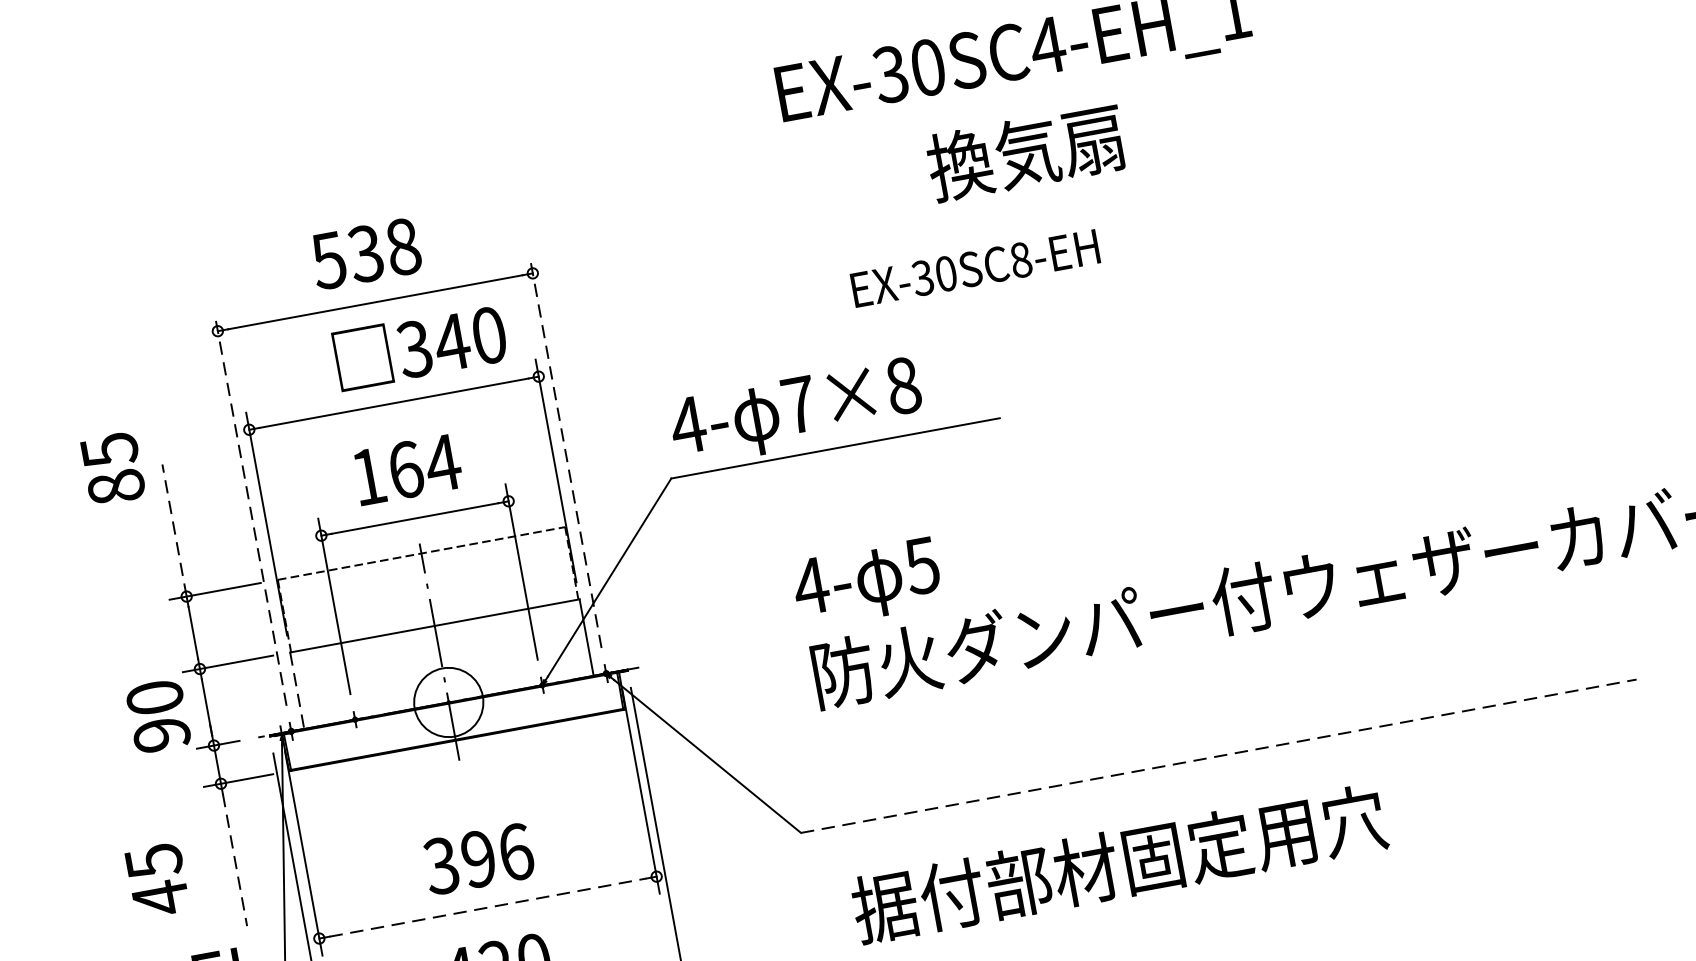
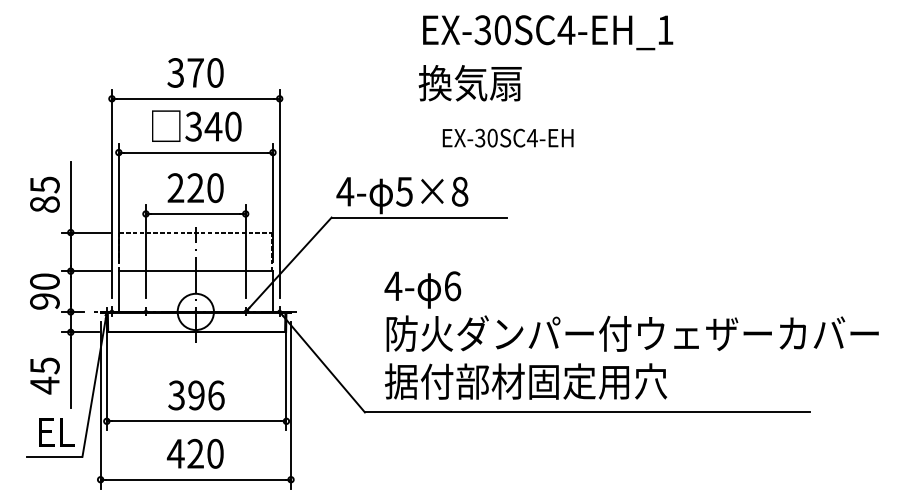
text: (1024, 153) -> (469, 83), moved
text: (365, 252) -> (195, 72), 538 -> 370
text: (1018, 259) -> (531, 137), EX-30SC8-EH -> EX-30SC4-EH
text: (419, 345) -> (196, 125), moved
text: (799, 404) -> (404, 191), 7×8 -> 5×8
line: (565, 451) -> (279, 193), dashed -> solid
text: (112, 468) -> (44, 194), moved
text: (405, 470) -> (195, 188), 164 -> 220
line: (249, 509) -> (111, 193), dashed -> solid
line: (173, 528) -> (70, 196), dashed -> solid
text: (921, 566) -> (452, 286), 5 -> 6
line: (296, 692) -> (118, 292), dashed -> solid
line: (1218, 756) -> (587, 412), dashed -> solid
line: (234, 861) -> (70, 373), dashed -> solid
text: (1120, 863) -> (526, 381), moved
text: (156, 879) -> (44, 375), moved
line: (489, 907) -> (197, 421), dashed -> solid

